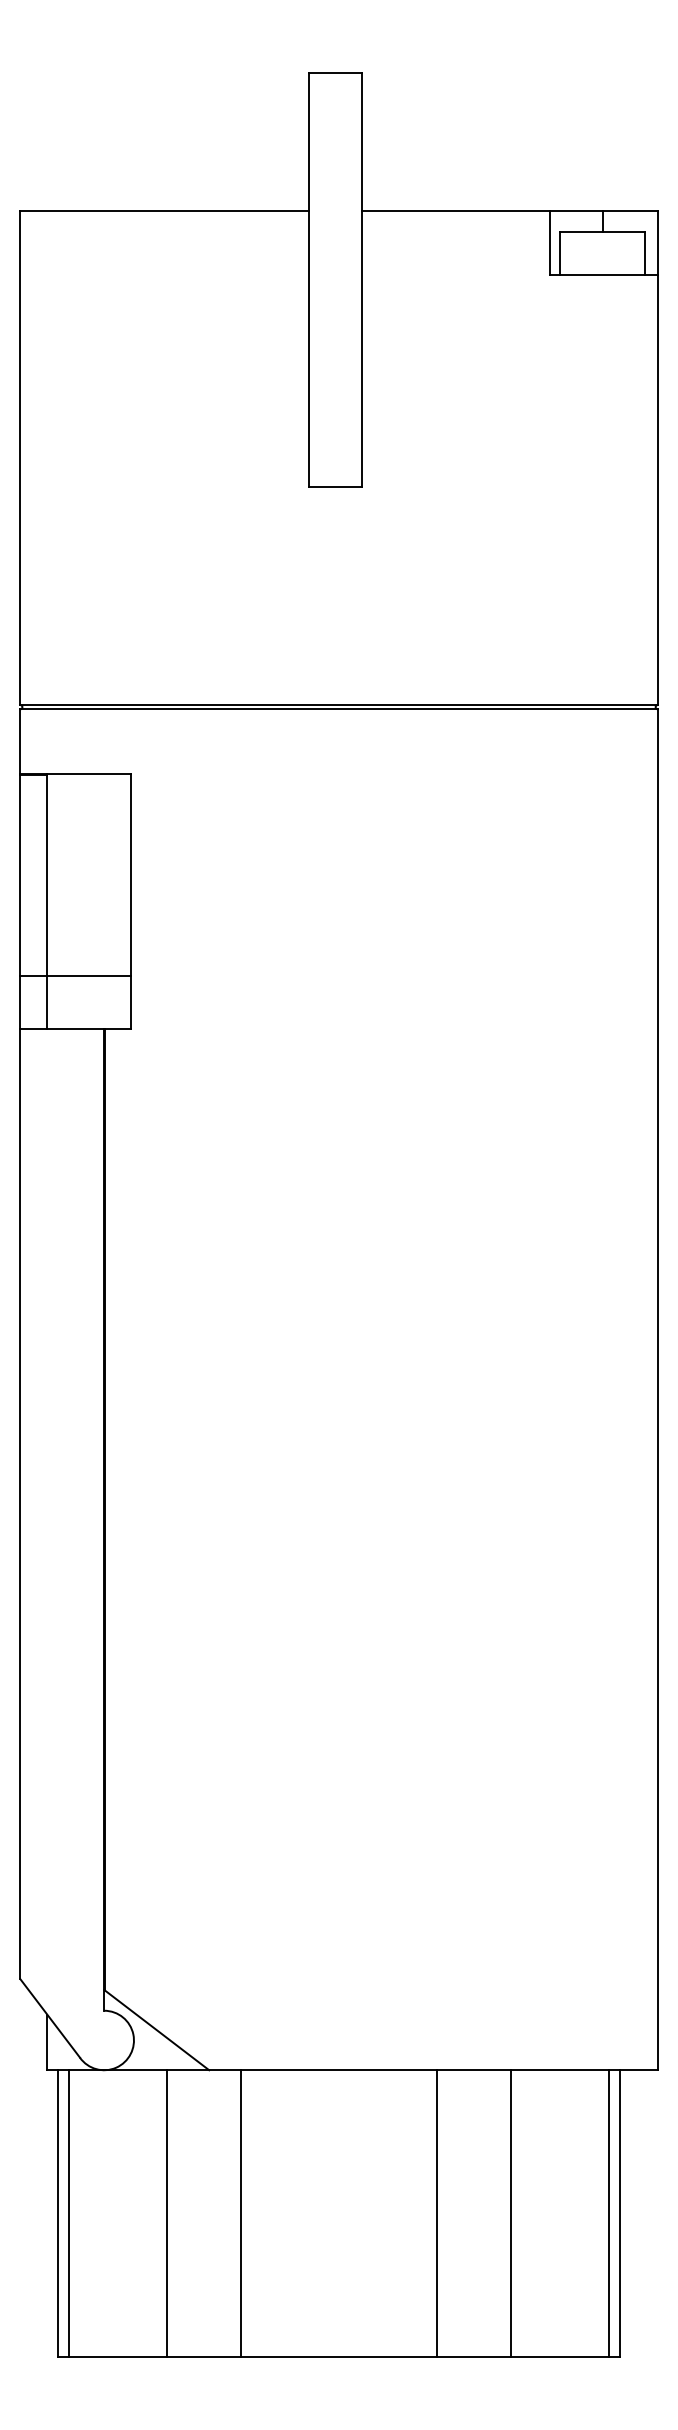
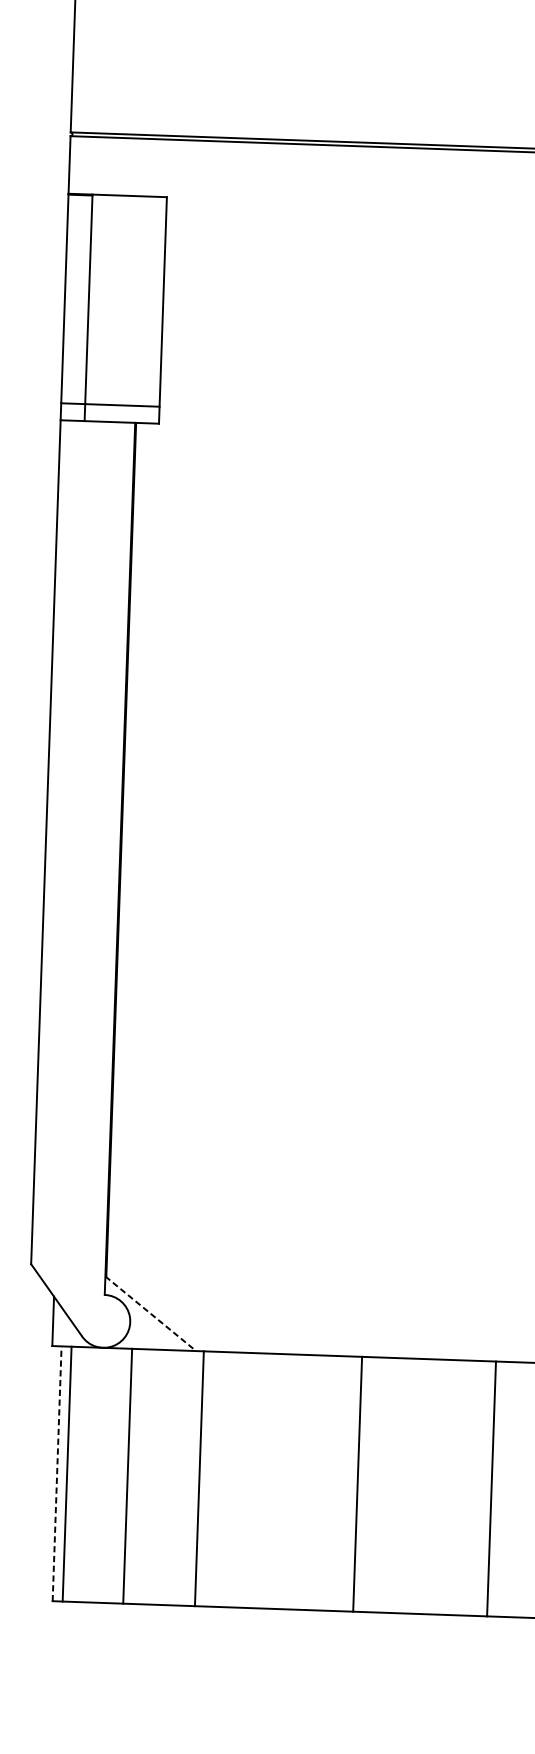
line: (75, 975) -> (110, 404), moved
line: (157, 2030) -> (151, 1314), solid -> dashed
line: (57, 2213) -> (56, 1473), solid -> dashed
line: (167, 2213) -> (128, 1476), moved
line: (240, 2213) -> (199, 1478), moved
line: (436, 2213) -> (357, 1484), moved
line: (510, 2213) -> (491, 1488), moved

